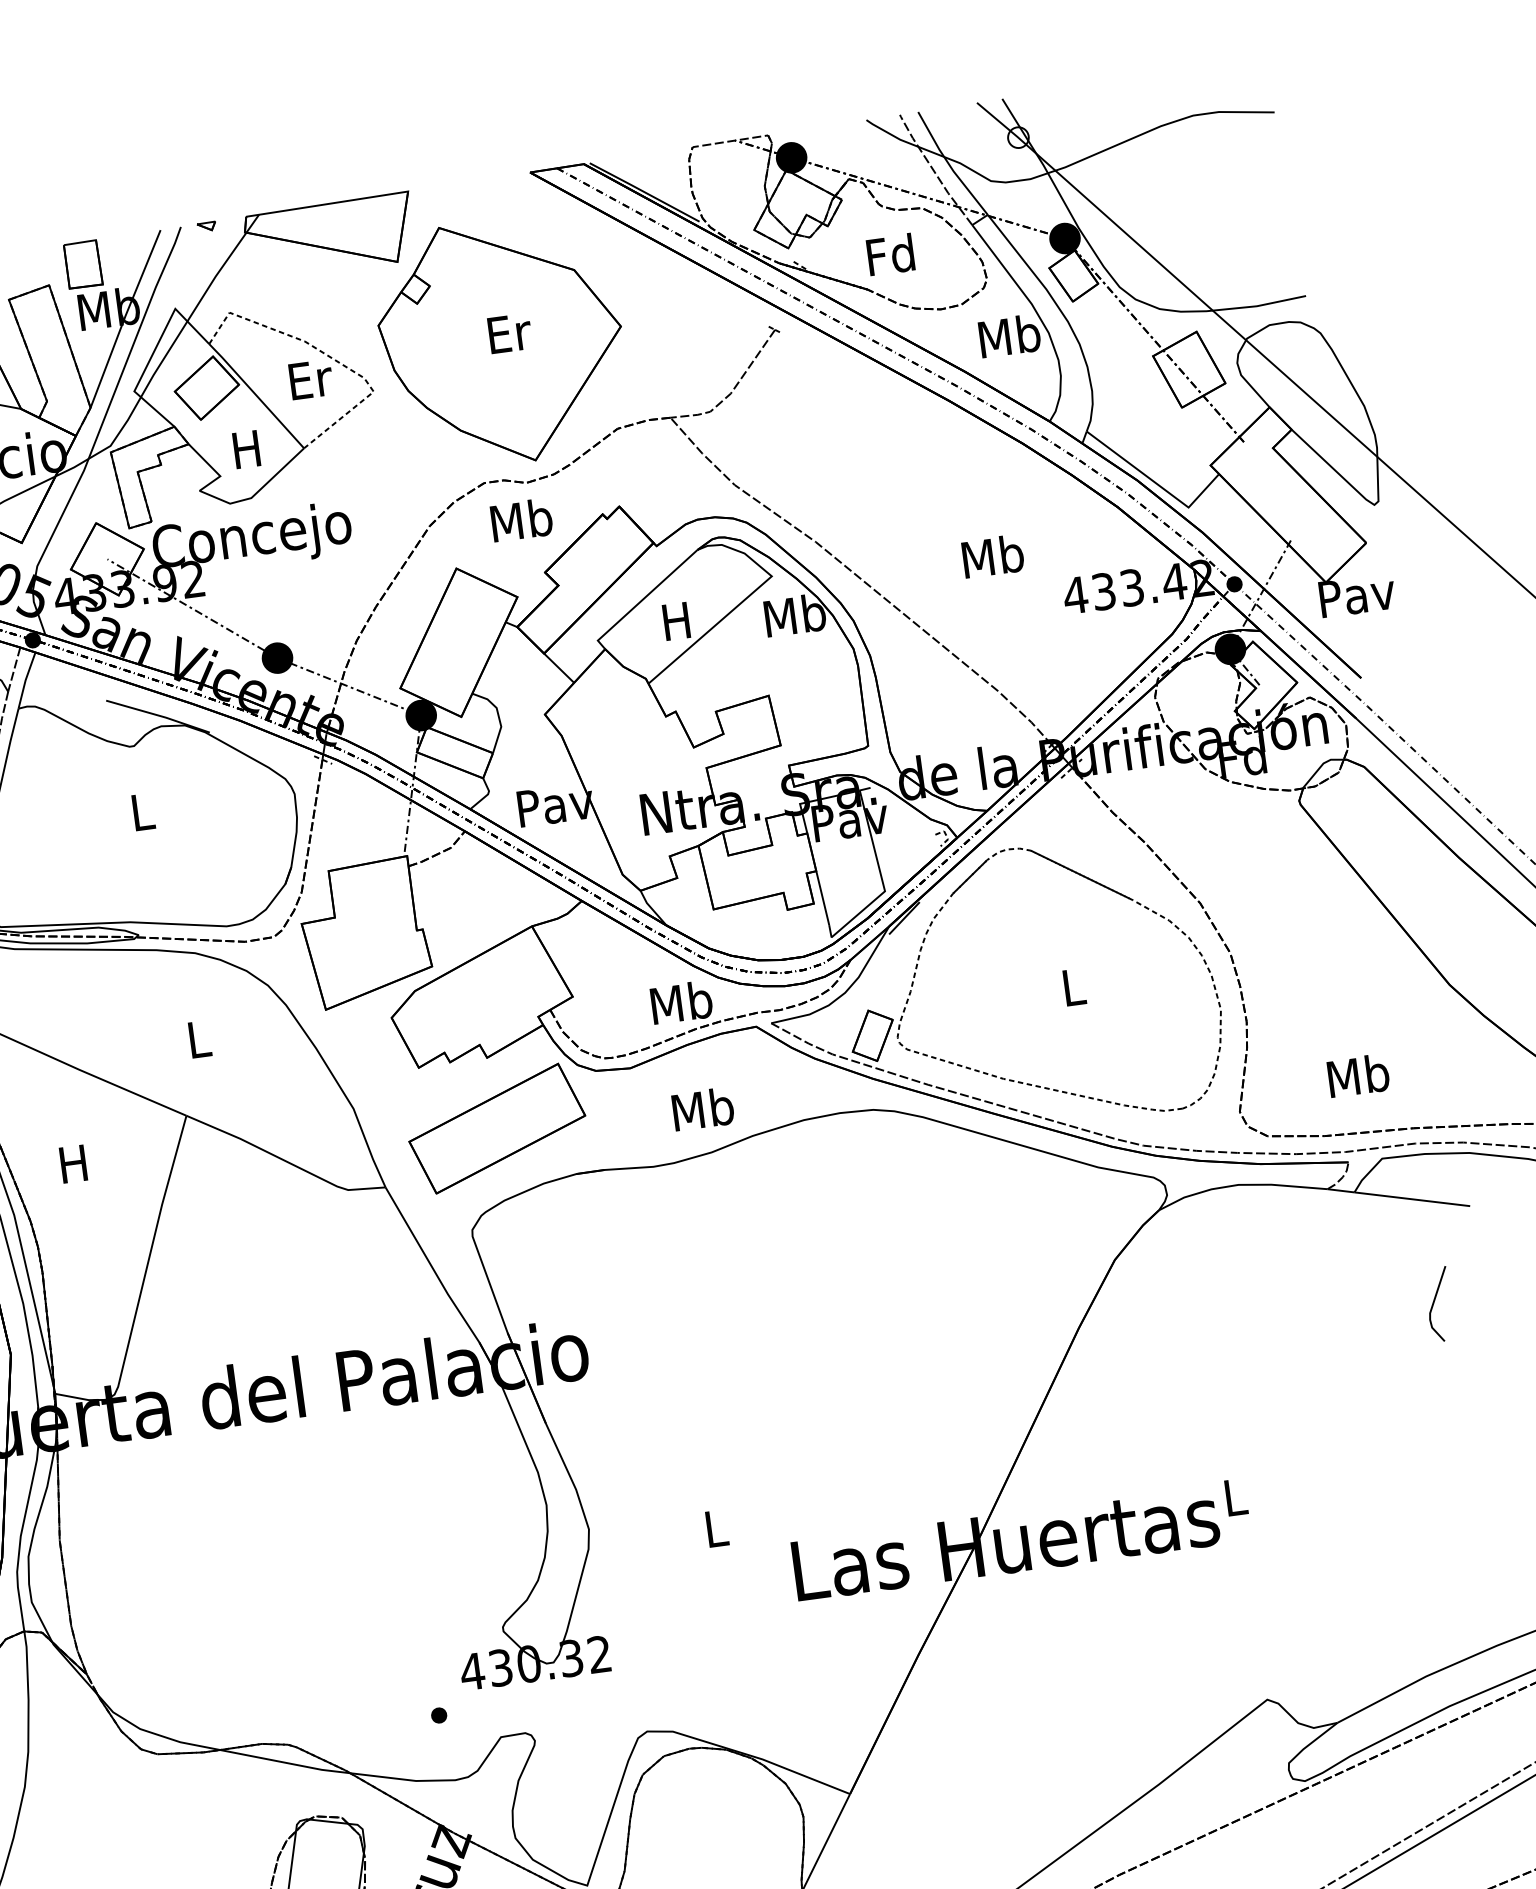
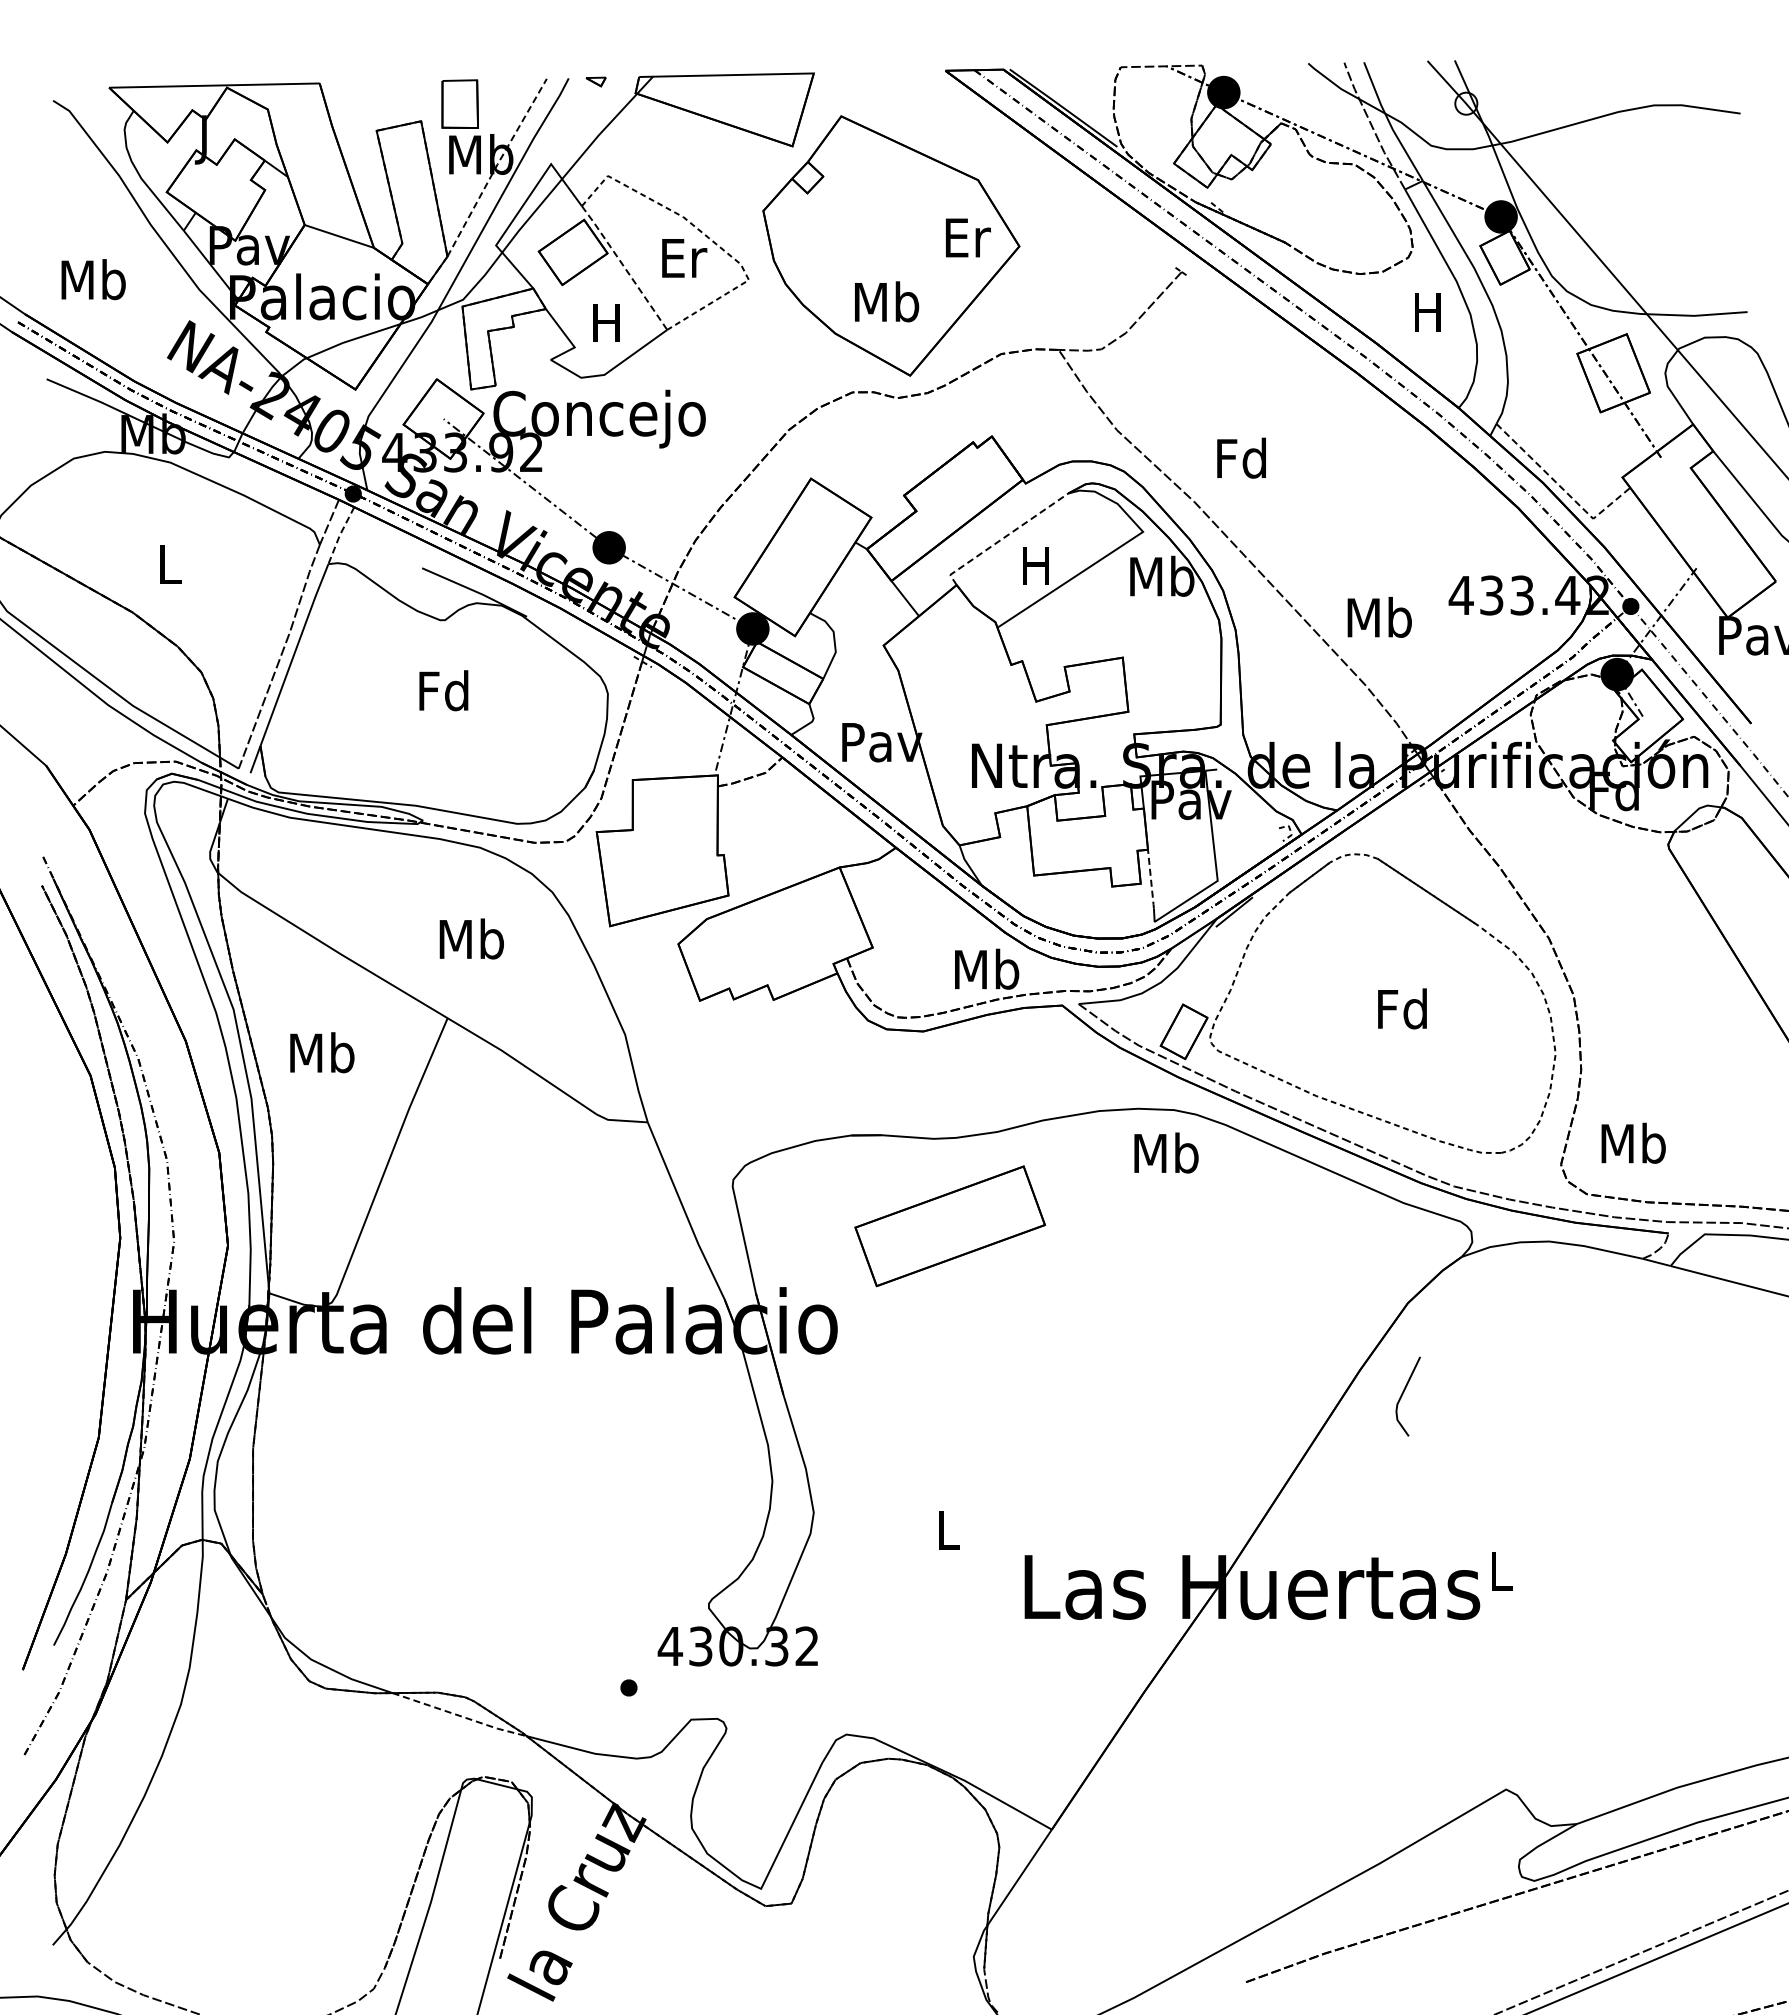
text: (890, 254) -> (1241, 457), moved
line: (124, 317) -> (496, 166), solid -> dashed
text: (510, 333) -> (968, 237), moved
text: (1009, 335) -> (1428, 311), Mb -> H
line: (256, 395) -> (624, 267), solid -> dashed
line: (1156, 483) -> (1562, 488), solid -> dashed
text: (522, 519) -> (887, 301), moved
text: (992, 556) -> (1379, 617), moved
line: (642, 599) -> (1003, 538), solid -> dashed
line: (25, 680) -> (339, 535), solid -> dashed
text: (141, 811) -> (443, 690), L -> Fd
line: (823, 899) -> (1151, 880), solid -> dashed
text: (1072, 986) -> (1402, 1008), L -> Fd
text: (198, 1038) -> (471, 938), L -> Mb
text: (1358, 1074) -> (1633, 1142), moved
text: (703, 1108) -> (1166, 1152), moved
part: (496, 1128) -> (949, 1226), moved
text: (74, 1163) -> (322, 1052), H -> Mb
line: (1434, 1303) -> (1403, 1394), moved
line: (286, 1763) -> (460, 1716), solid -> dashed

